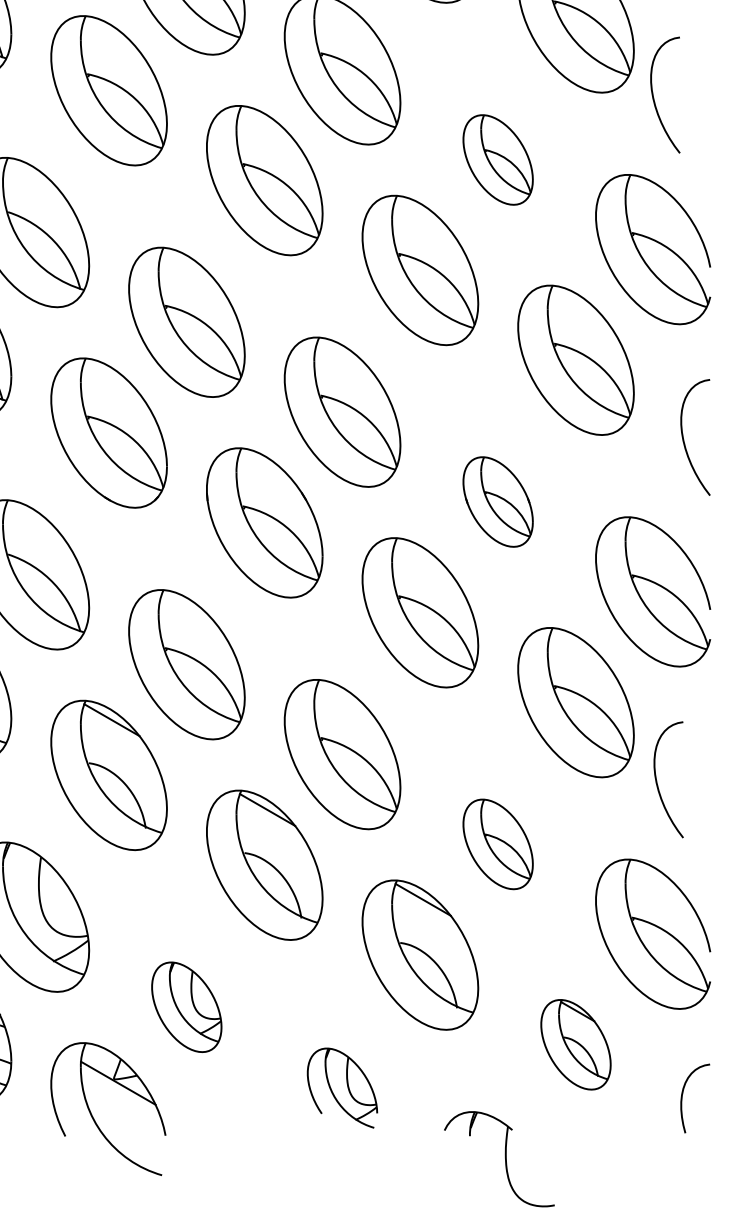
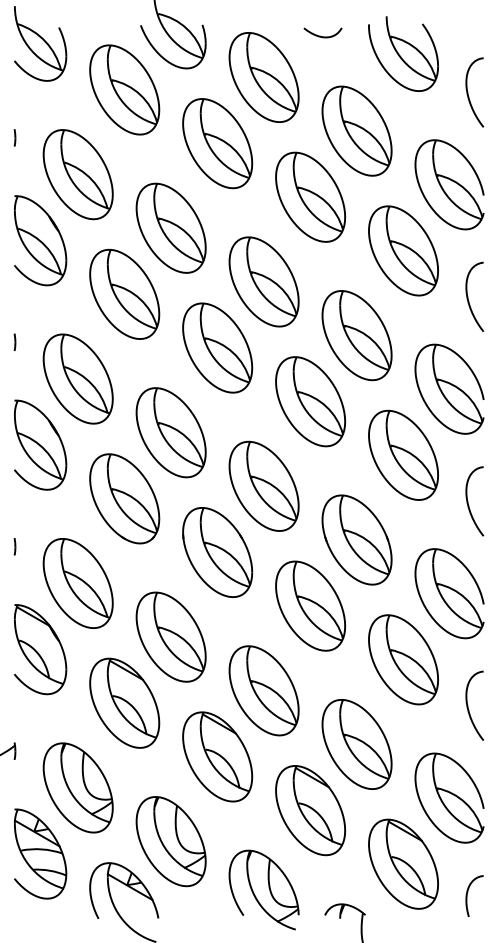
curve: (654, 94) -> (468, 296), moved
part: (497, 159) -> (356, 335), size x1.67
part: (497, 501) -> (356, 539), size x1.67
curve: (657, 779) -> (468, 705), moved
part: (497, 844) -> (356, 744), size x1.67
part: (185, 1006) -> (170, 841), size x1.67
part: (575, 1043) -> (403, 863), size x1.67
part: (341, 1087) -> (263, 889), size x1.67

